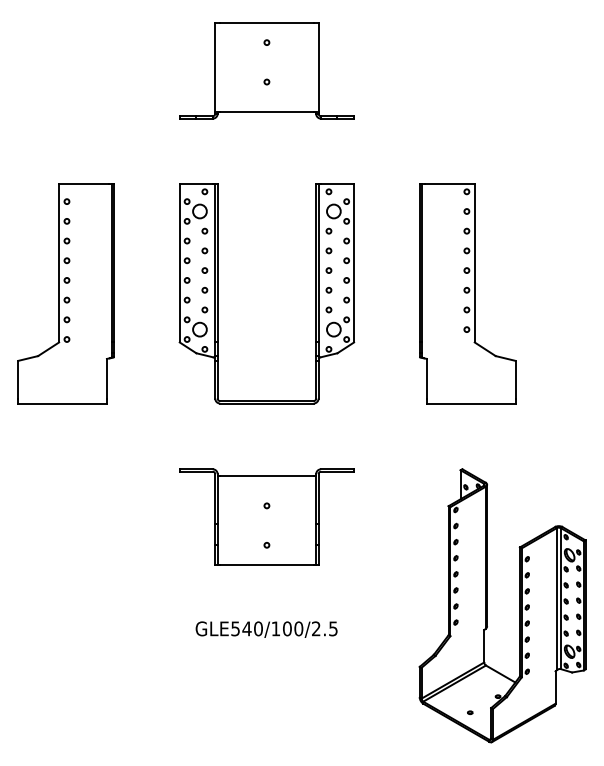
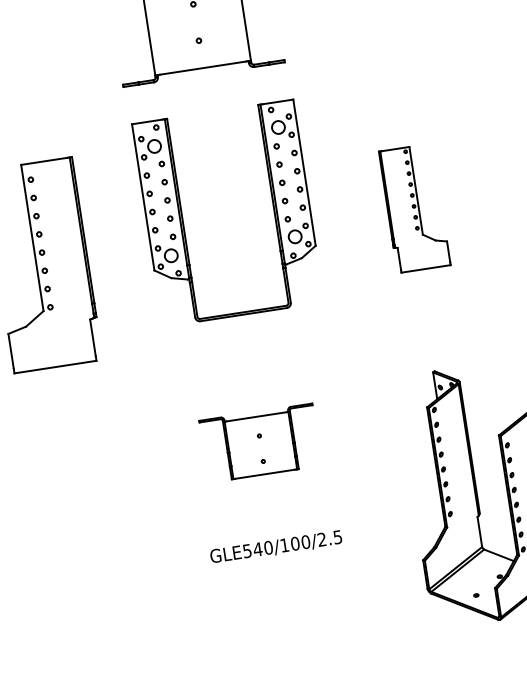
part: (218, 293) -> (183, 219), moved
part: (467, 293) -> (414, 208), size x0.6
part: (266, 516) -> (260, 442), size x0.7

